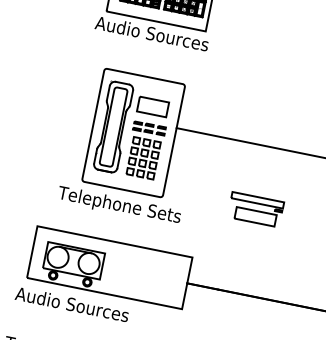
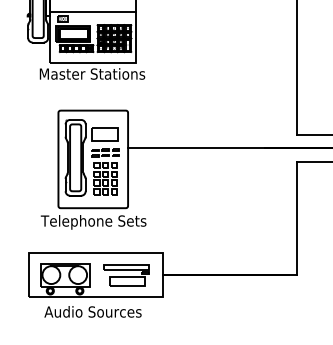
text: (152, 33) -> (92, 73), Audio Sources -> Master Stations
part: (255, 209) -> (126, 275), moved
text: (71, 303) -> (92, 311), moved

